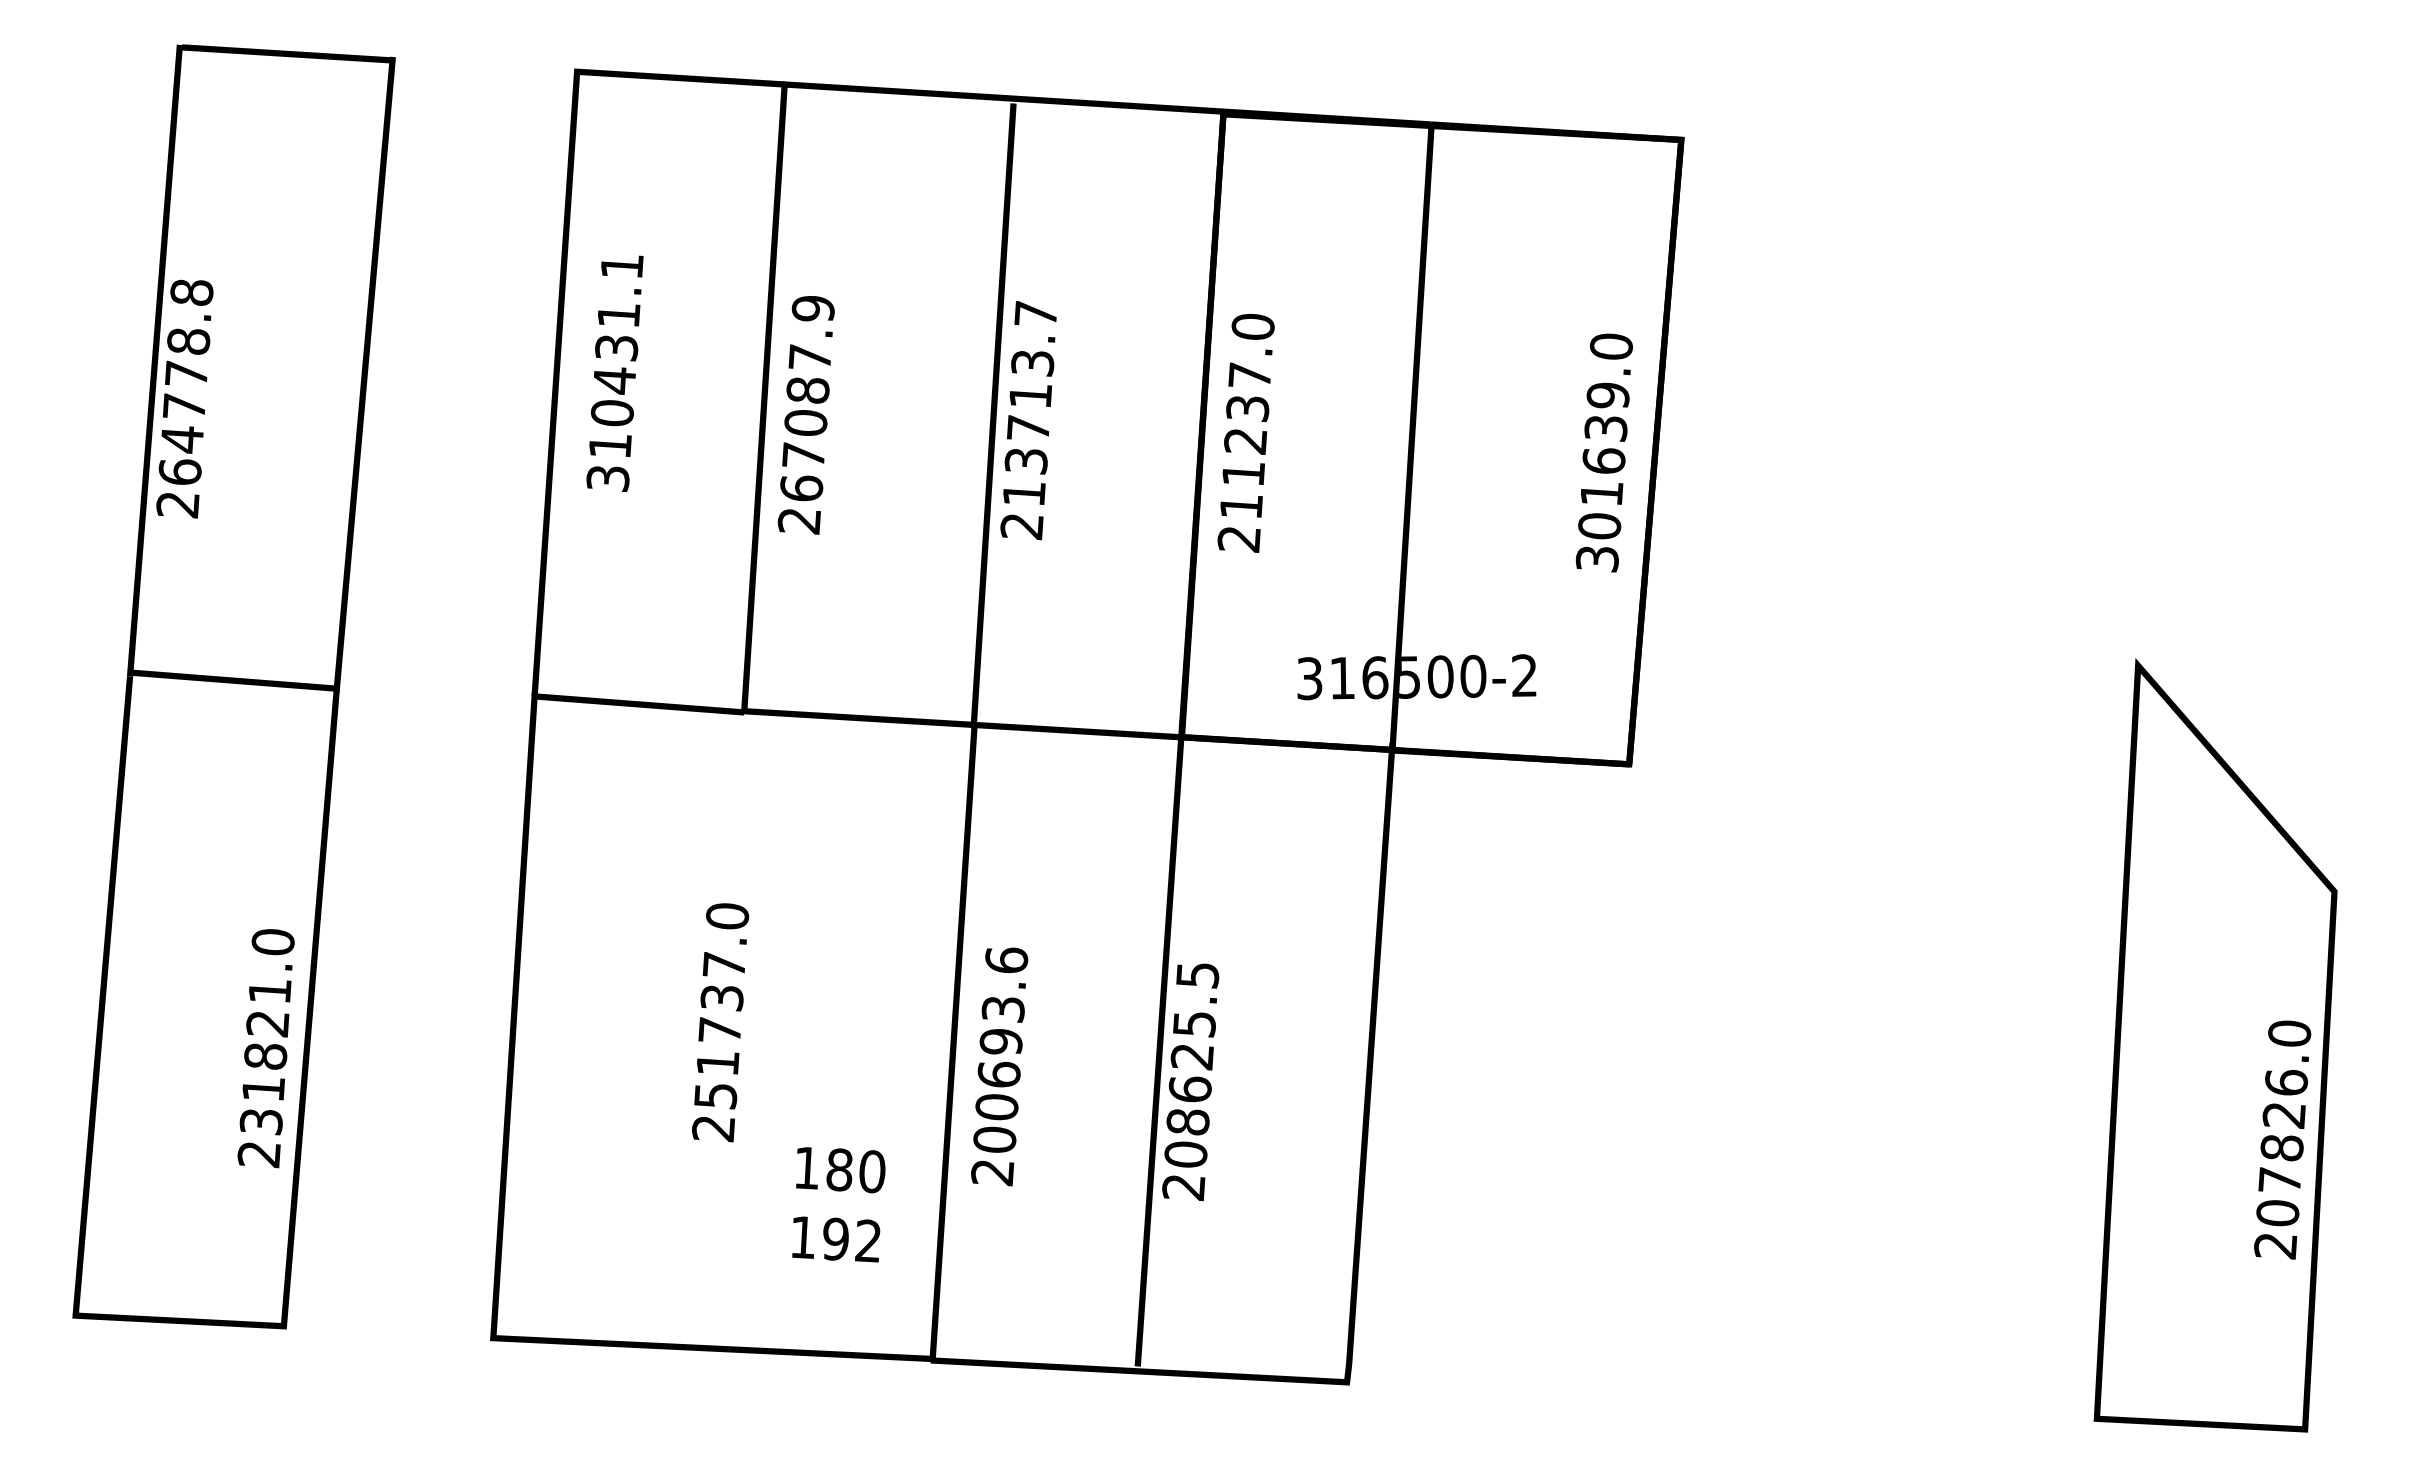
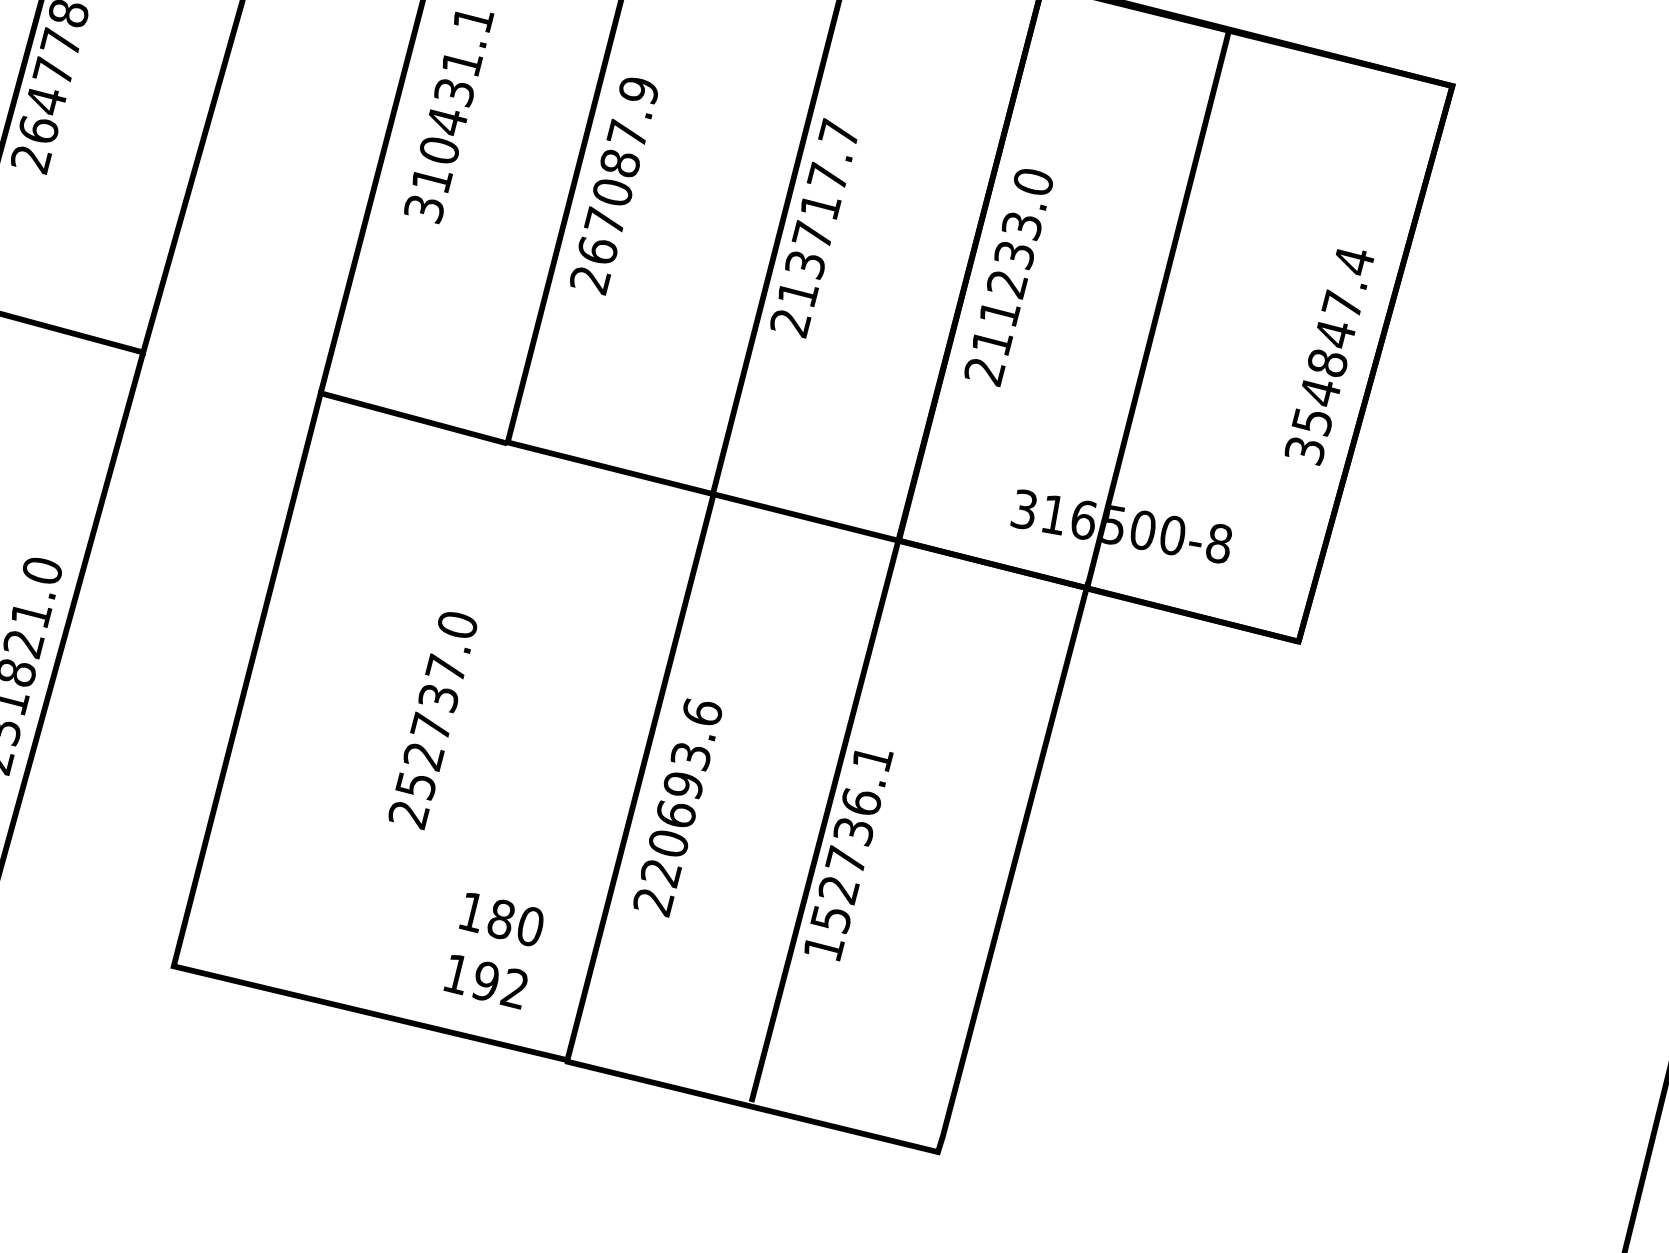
text: (1032, 362) -> (827, 176), 213713.7 -> 213717.7
text: (1249, 375) -> (1021, 225), 211237.0 -> 211233.0
text: (1605, 436) -> (1333, 341), 301639.0 -> 354847.4
text: (1524, 675) -> (1219, 543), 316500-2 -> 316500-8
text: (717, 1064) -> (423, 757), 251737.0 -> 252737.0
text: (1190, 1082) -> (847, 854), 208625.5 -> 152736.1
text: (994, 1139) -> (660, 872), 200693.6 -> 220693.6
text: (838, 1204) -> (494, 950), moved

